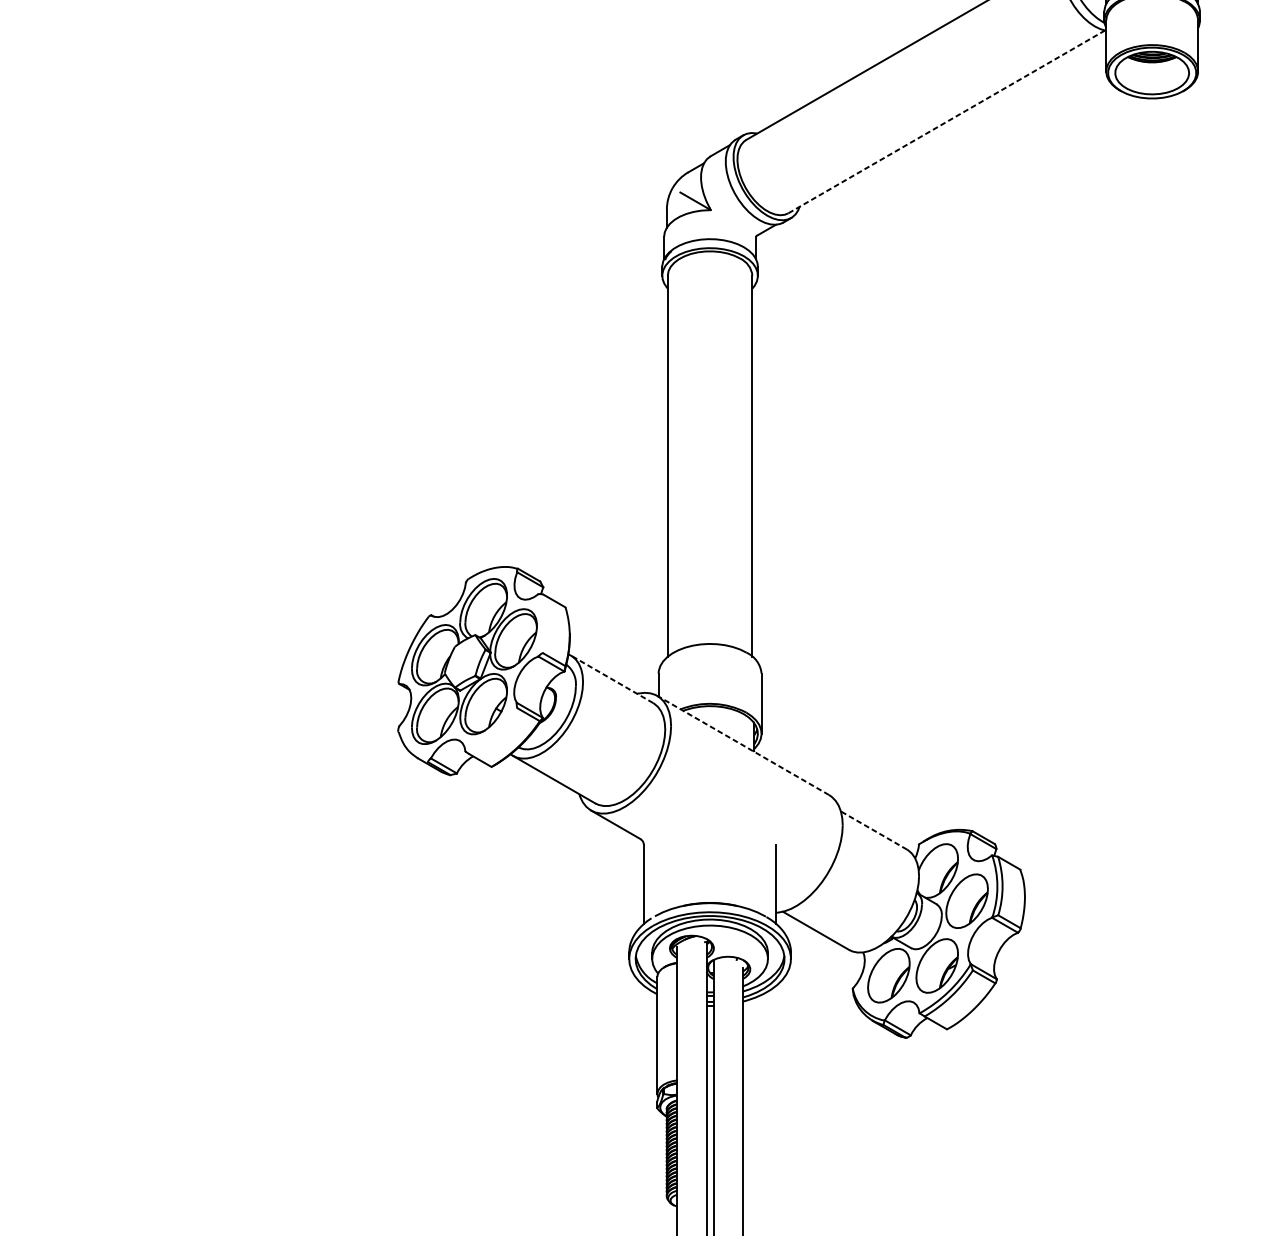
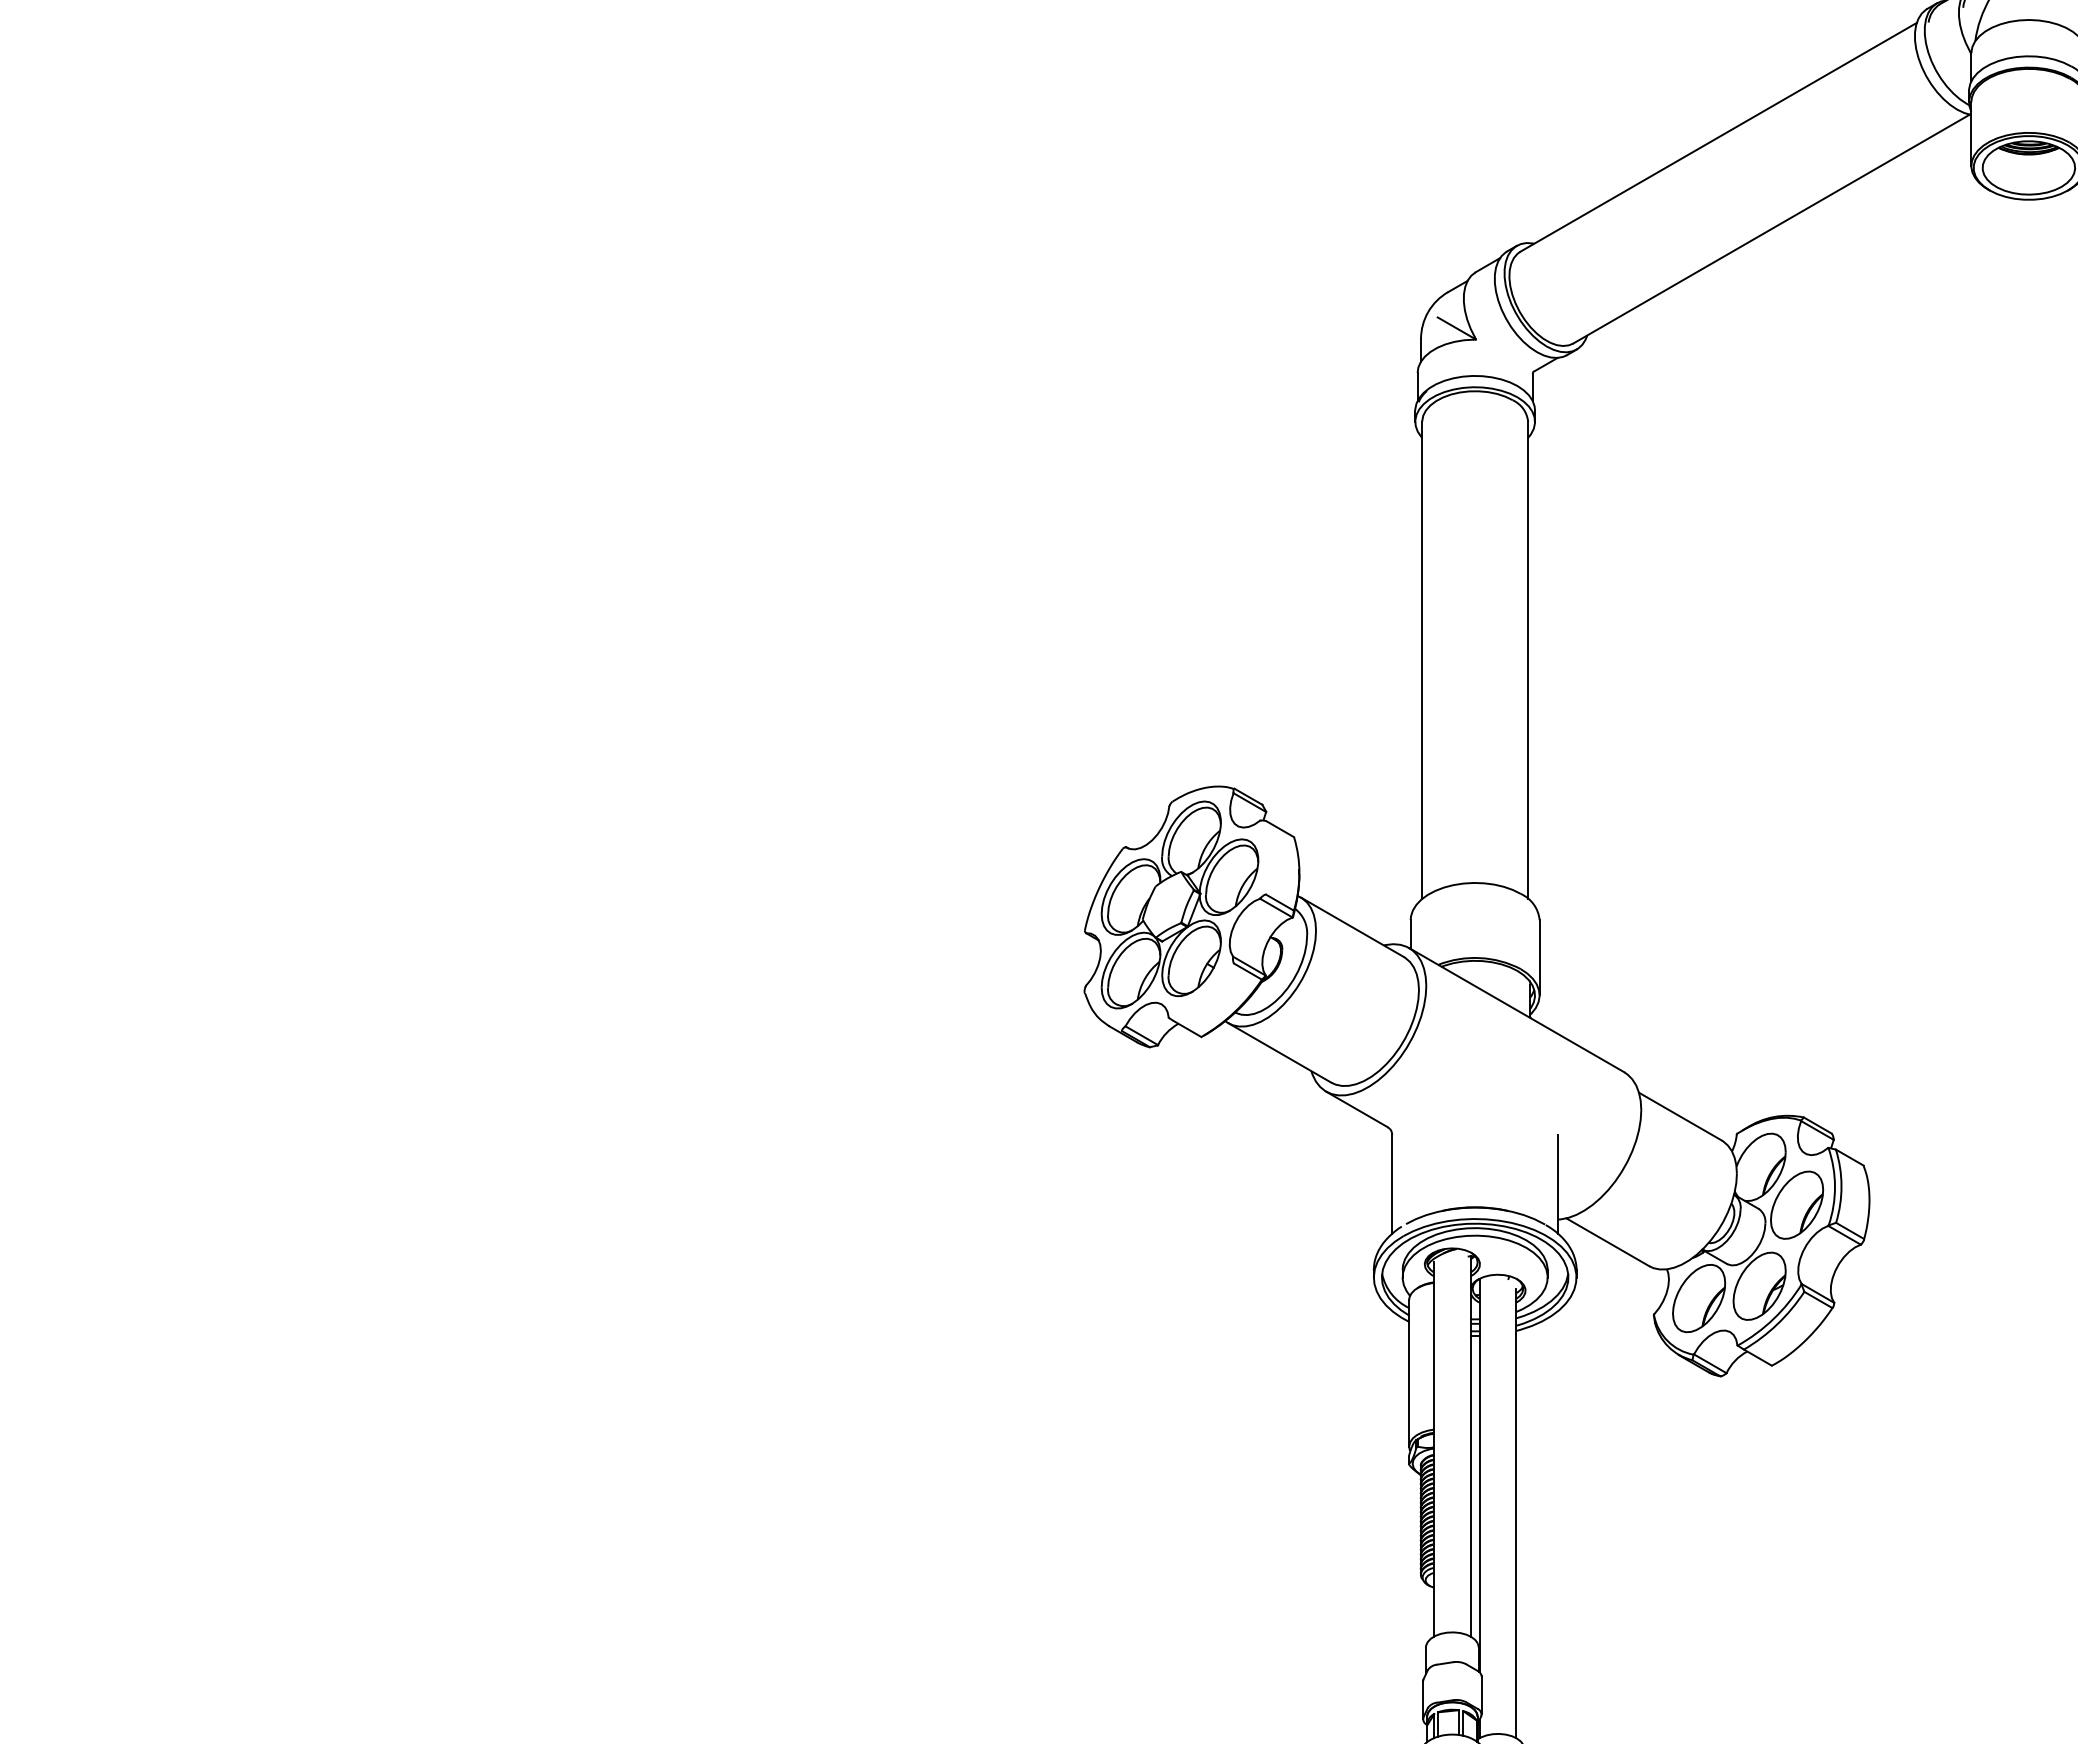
line: (946, 122) -> (1771, 229), dashed -> solid
line: (612, 679) -> (1352, 927), dashed -> solid
line: (743, 744) -> (1516, 1009), dashed -> solid
line: (874, 830) -> (1680, 1116), dashed -> solid

